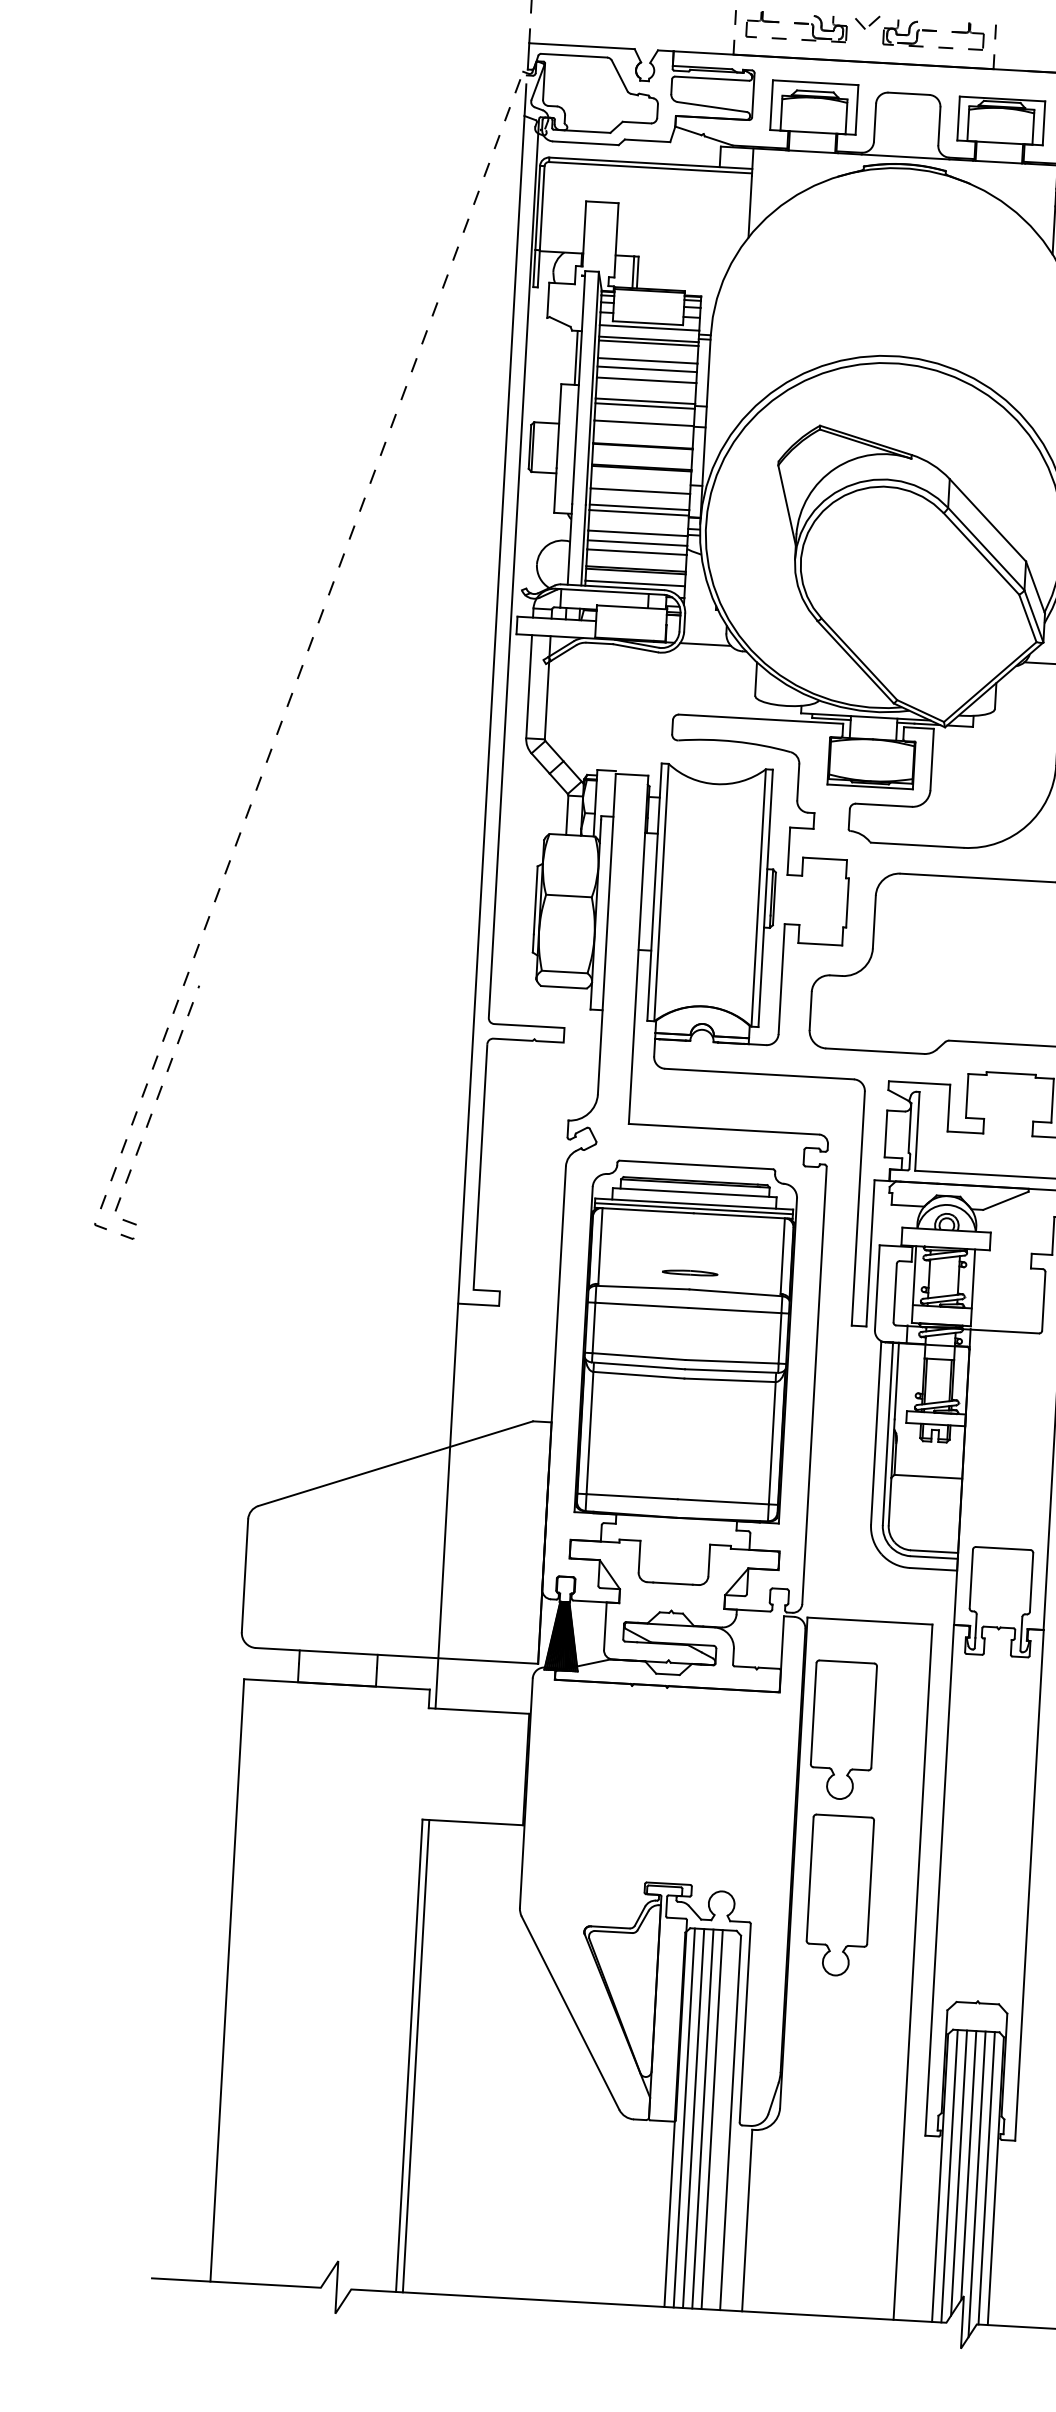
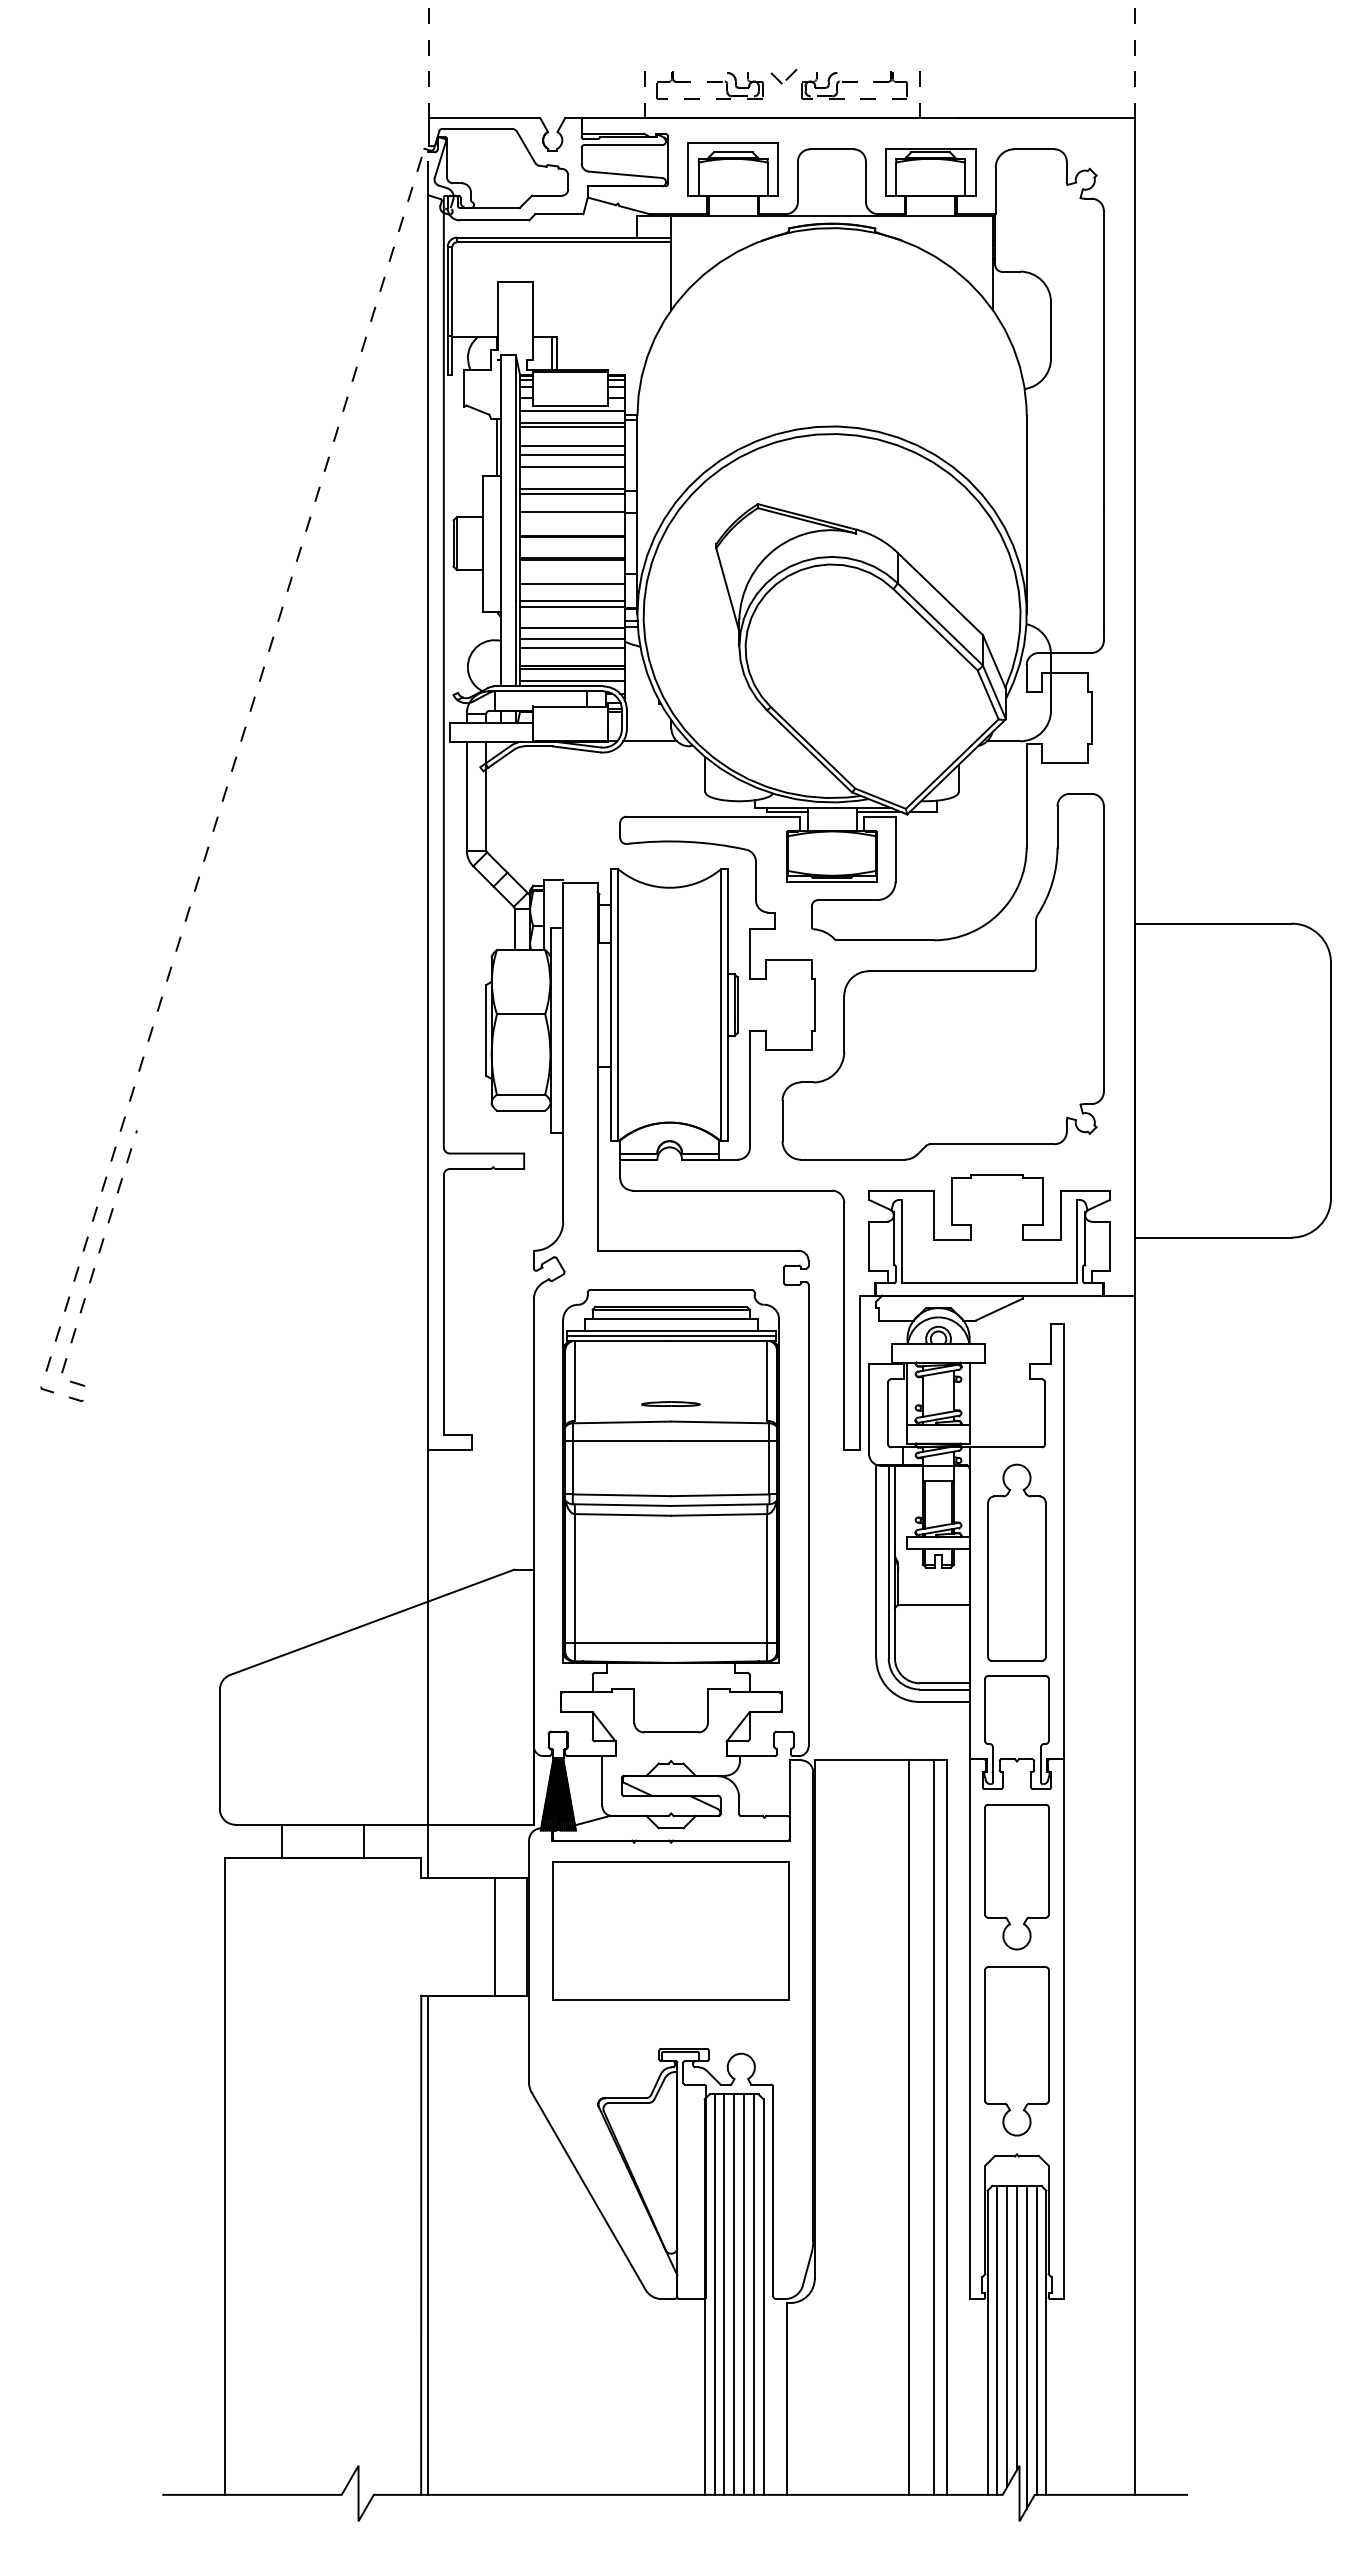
part: (1008, 1441) -> (1016, 1562), added
part: (842, 1729) -> (1016, 1876), moved
line: (495, 1767) -> (494, 1936), added
part: (661, 1771) -> (670, 1930), added
part: (839, 1895) -> (1016, 2051), moved
line: (877, 1970) -> (909, 2127), added
line: (901, 1971) -> (934, 2127), added
line: (721, 2119) -> (753, 2294), added

